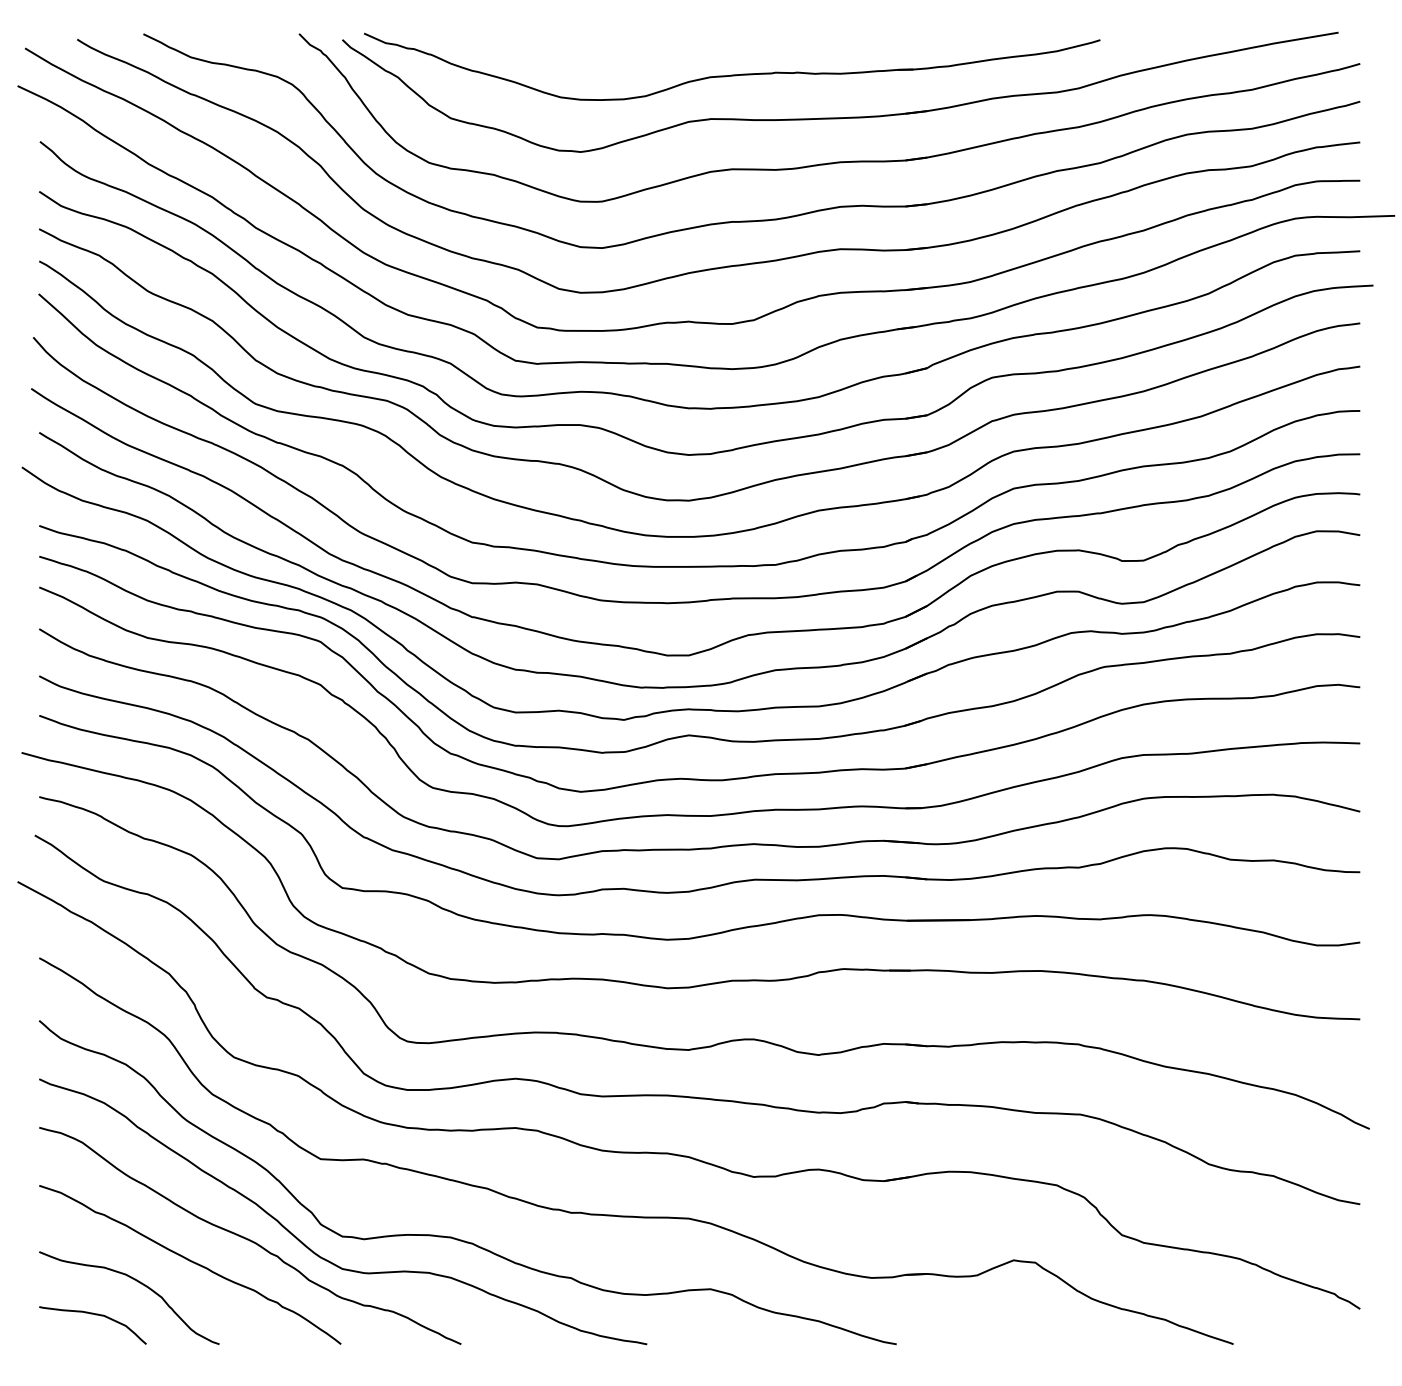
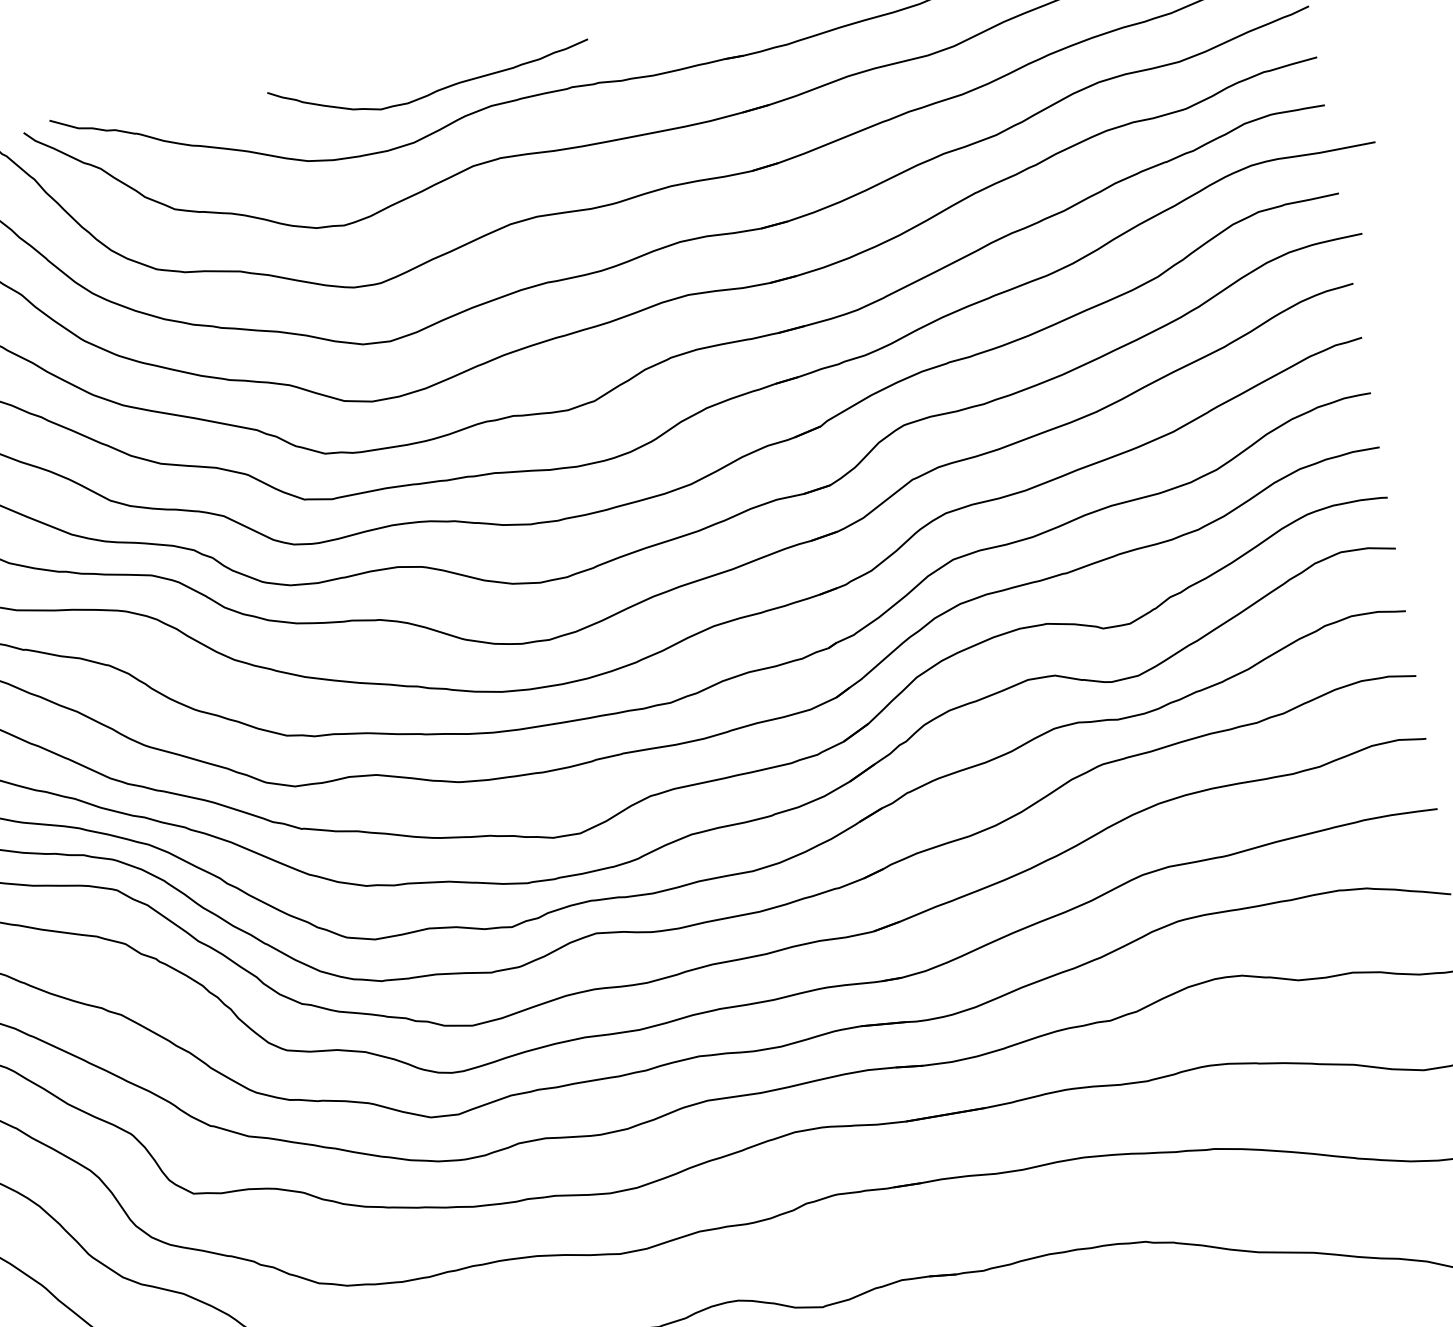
curve: (666, 58) -> (432, 91), added

